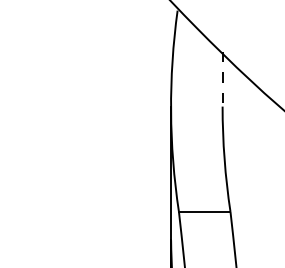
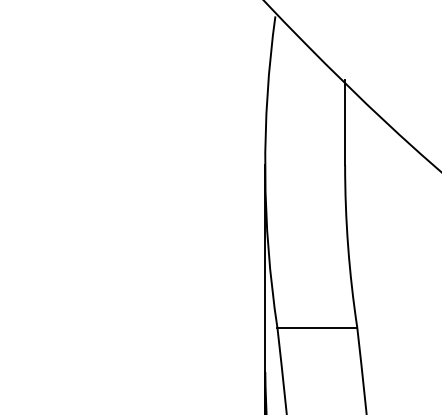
line: (222, 79) -> (344, 123), dashed -> solid

